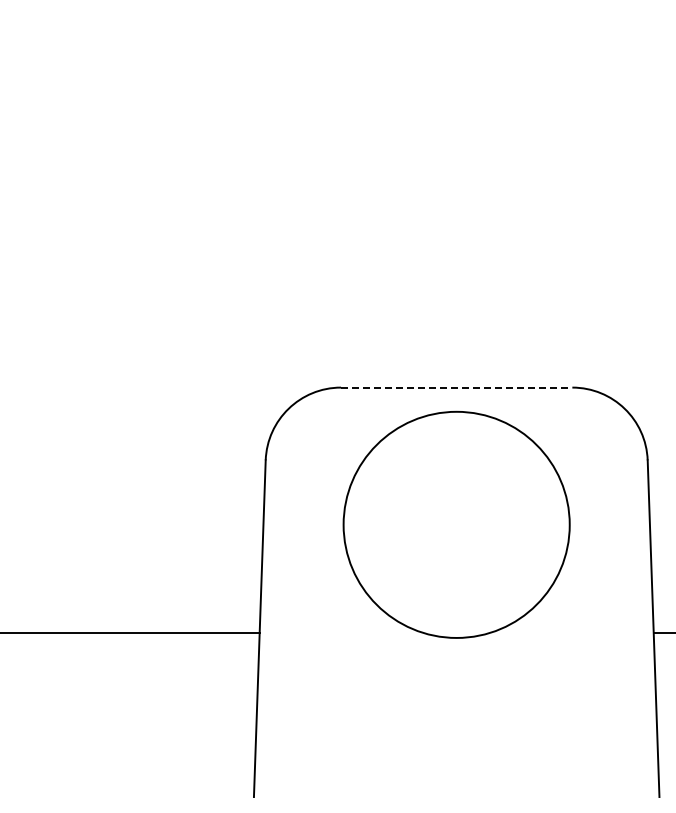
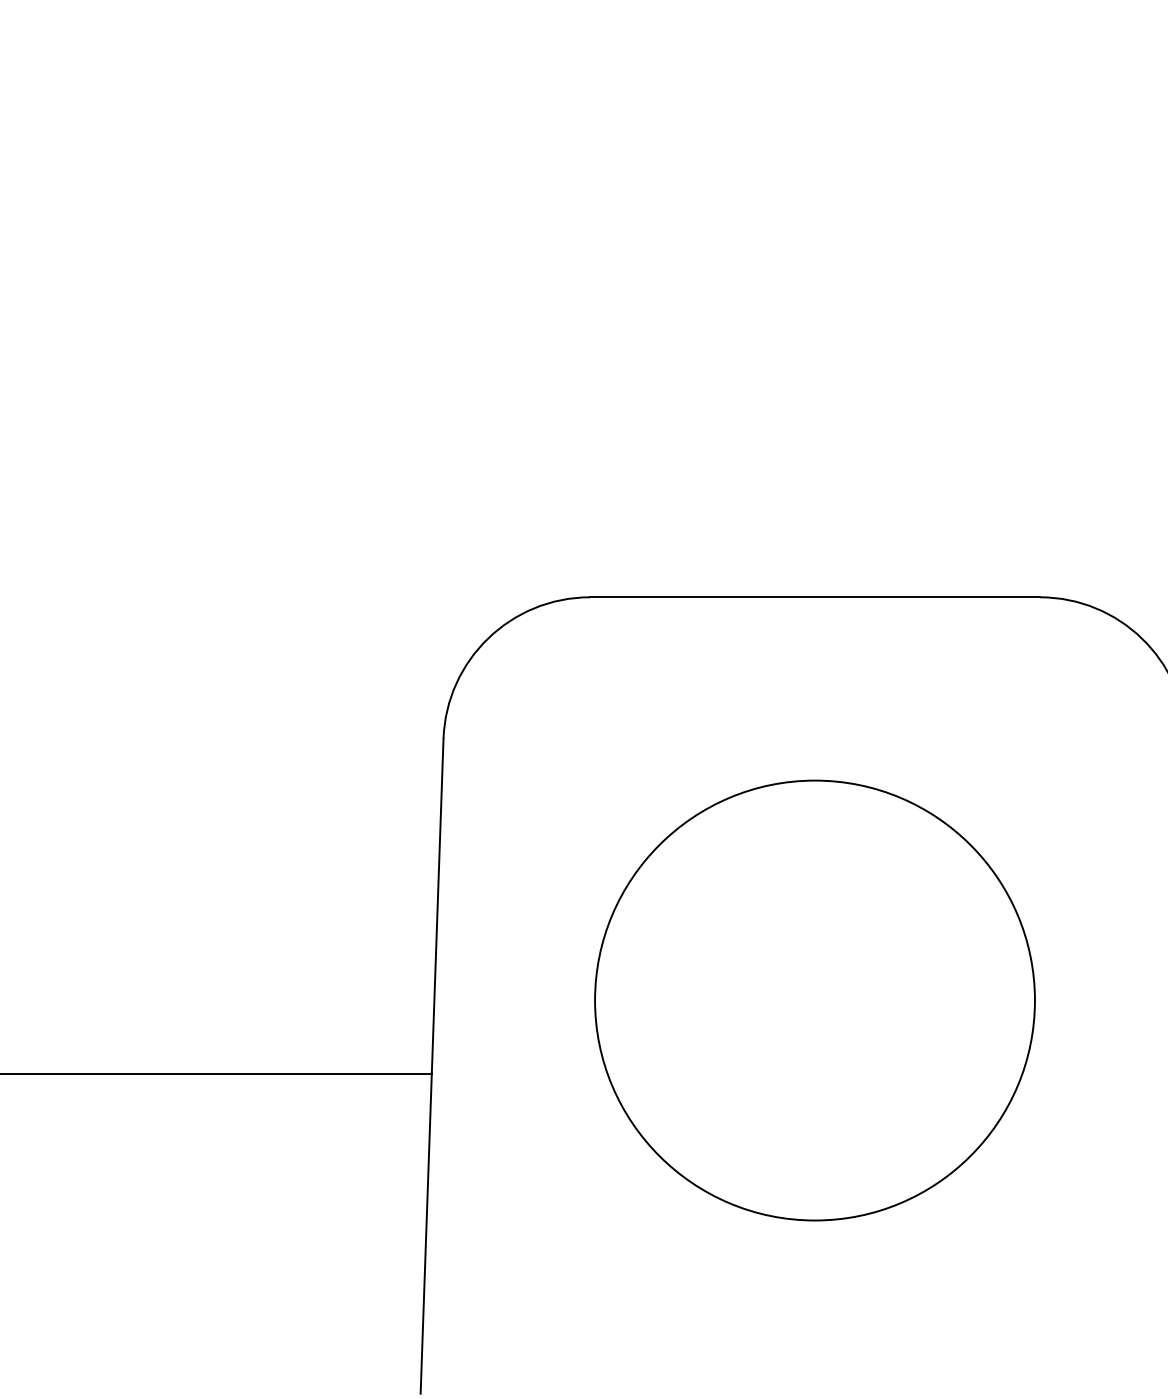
line: (456, 387) -> (814, 597), dashed -> solid
circle: (456, 524) -> (814, 999), moved

